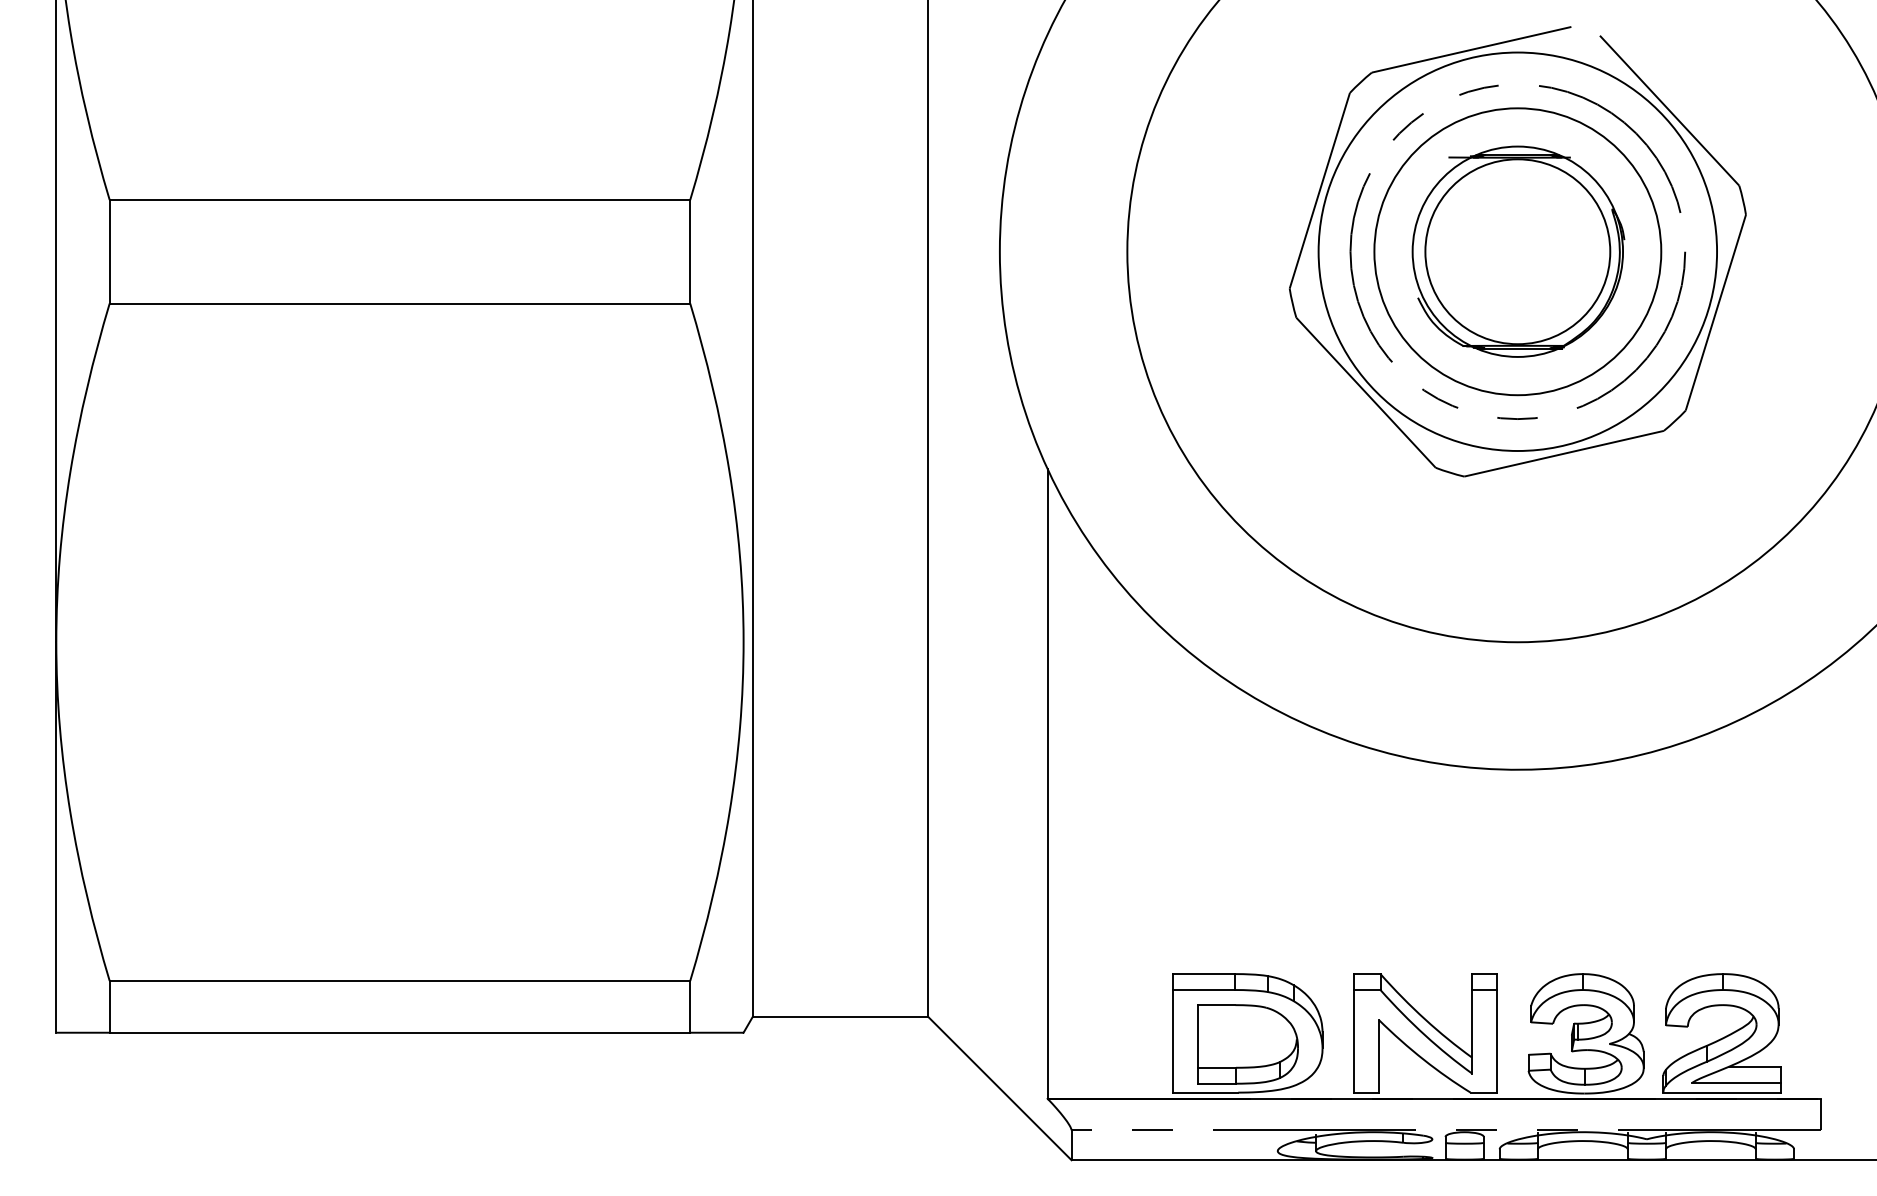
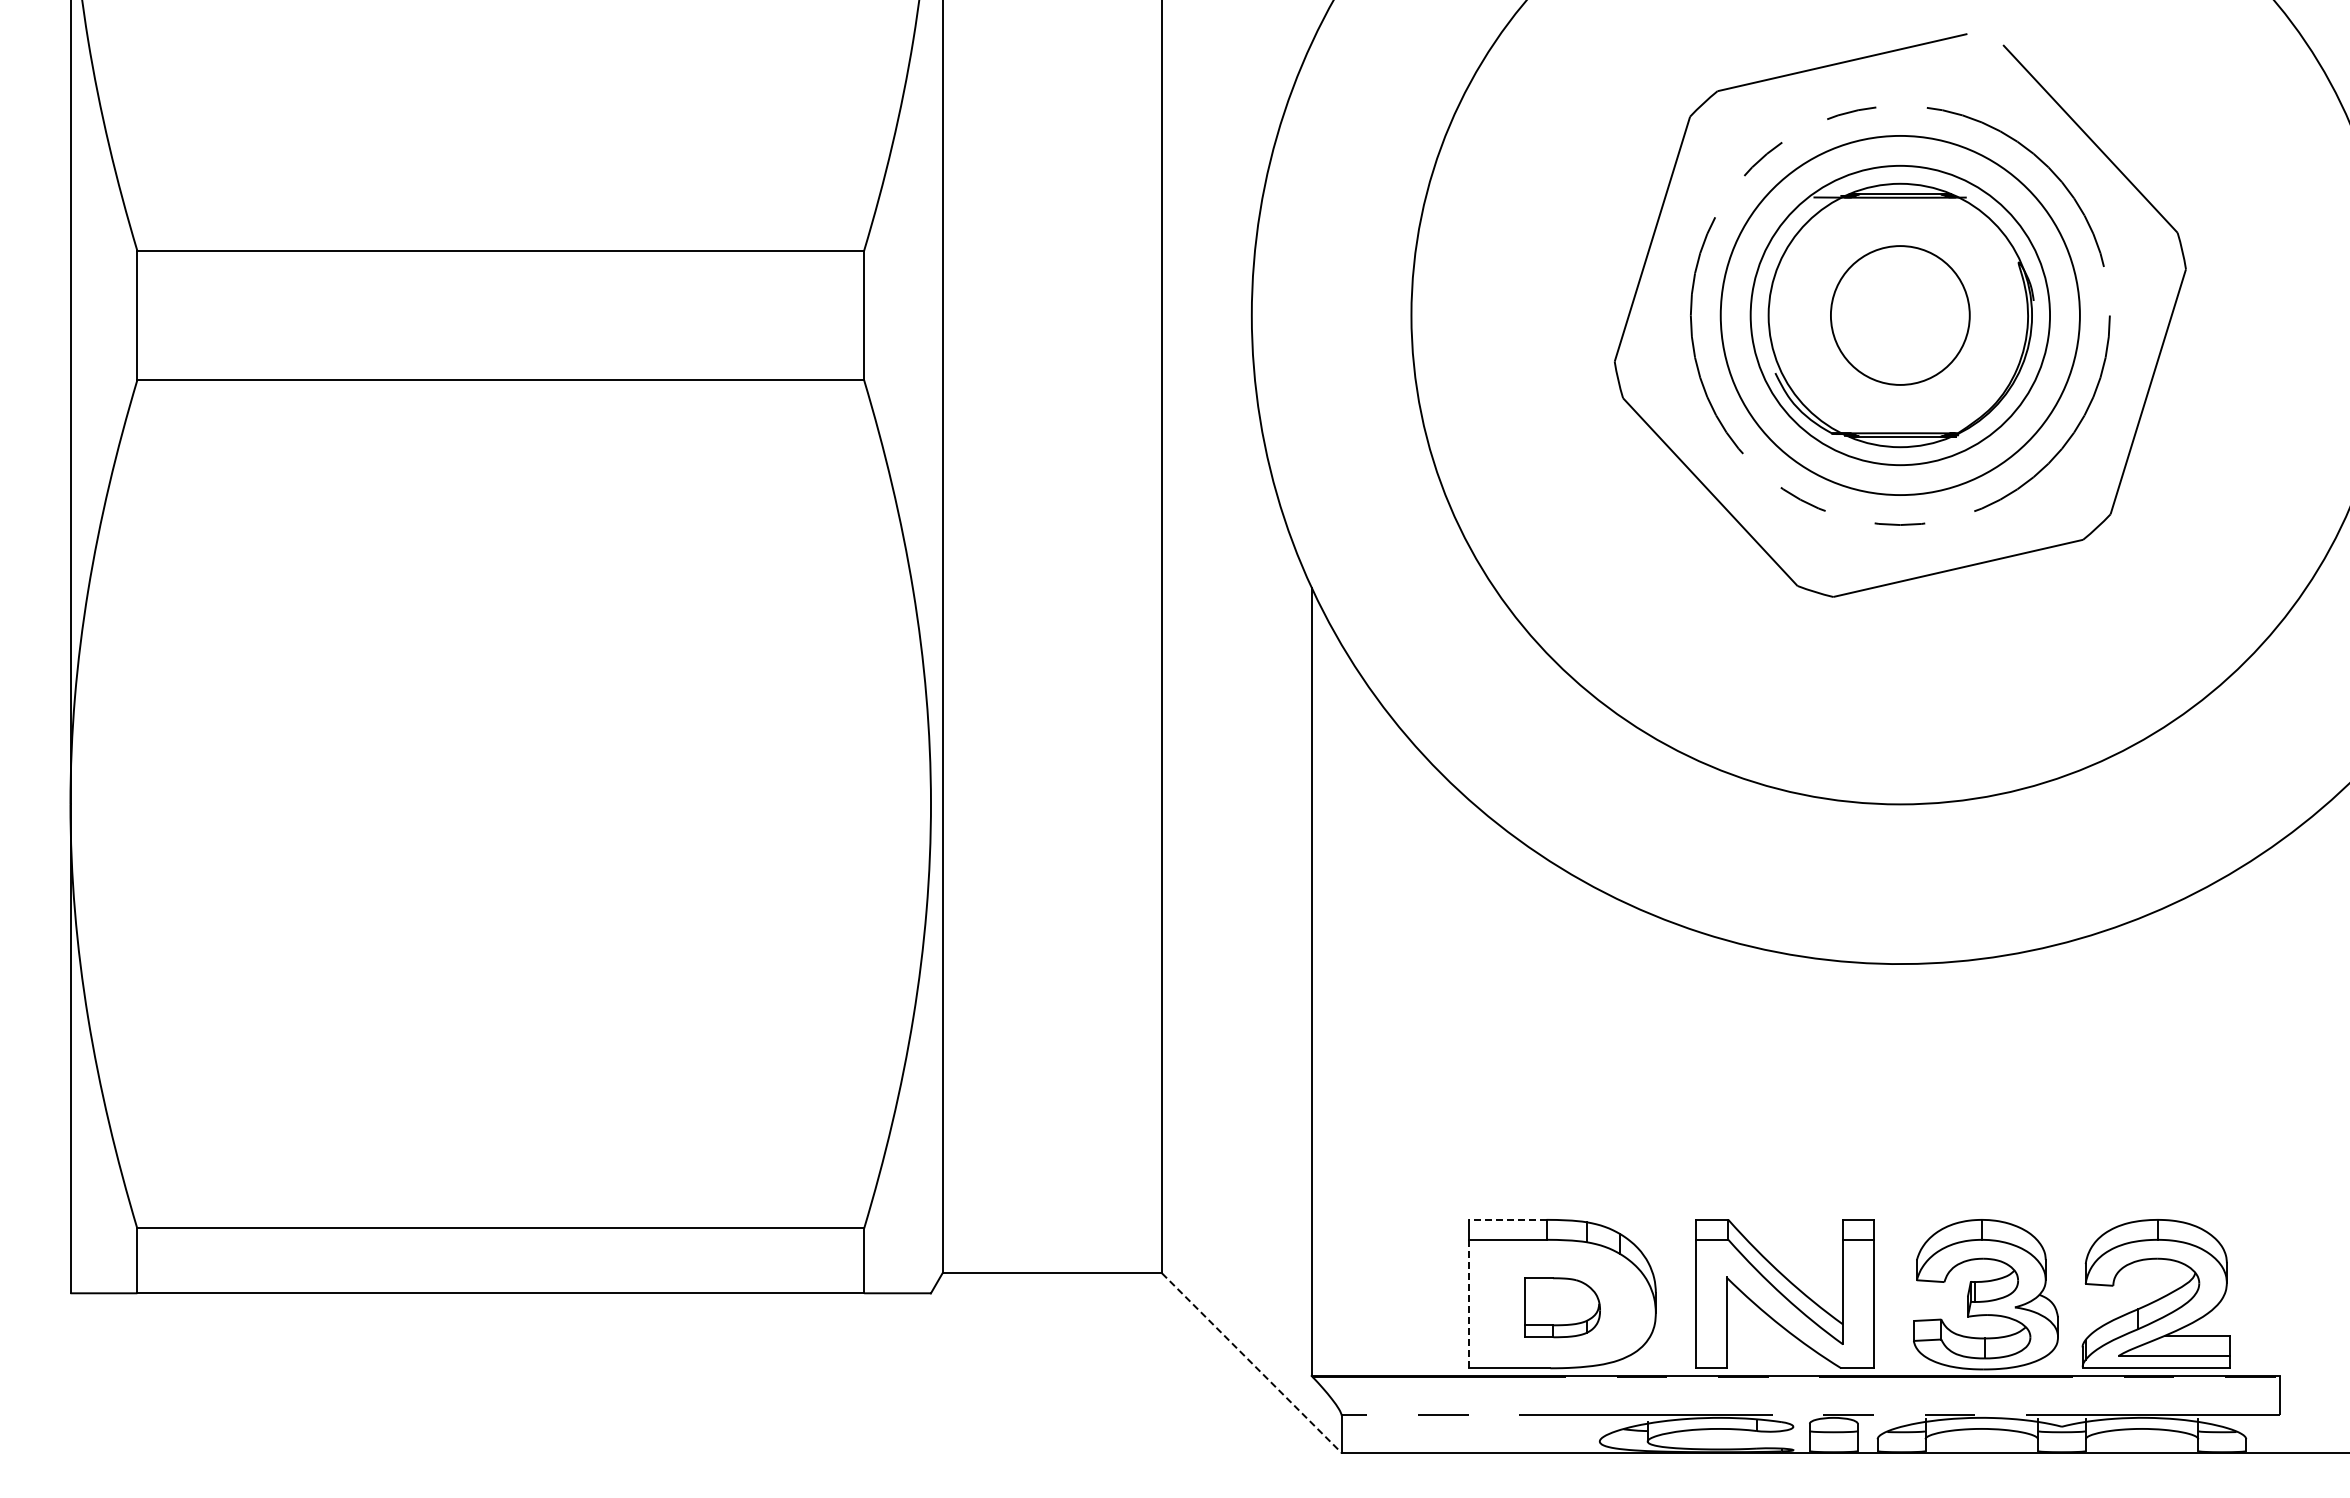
circle: (1517, 251) -> (1899, 315), size x0.6
circle: (1517, 251) -> (1900, 315), size x0.6
line: (1204, 973) -> (1507, 1219), solid -> dashed
line: (1172, 1040) -> (1468, 1303), solid -> dashed
part: (1247, 1044) -> (1562, 1307), size x0.6
line: (999, 1088) -> (1251, 1363), solid -> dashed

